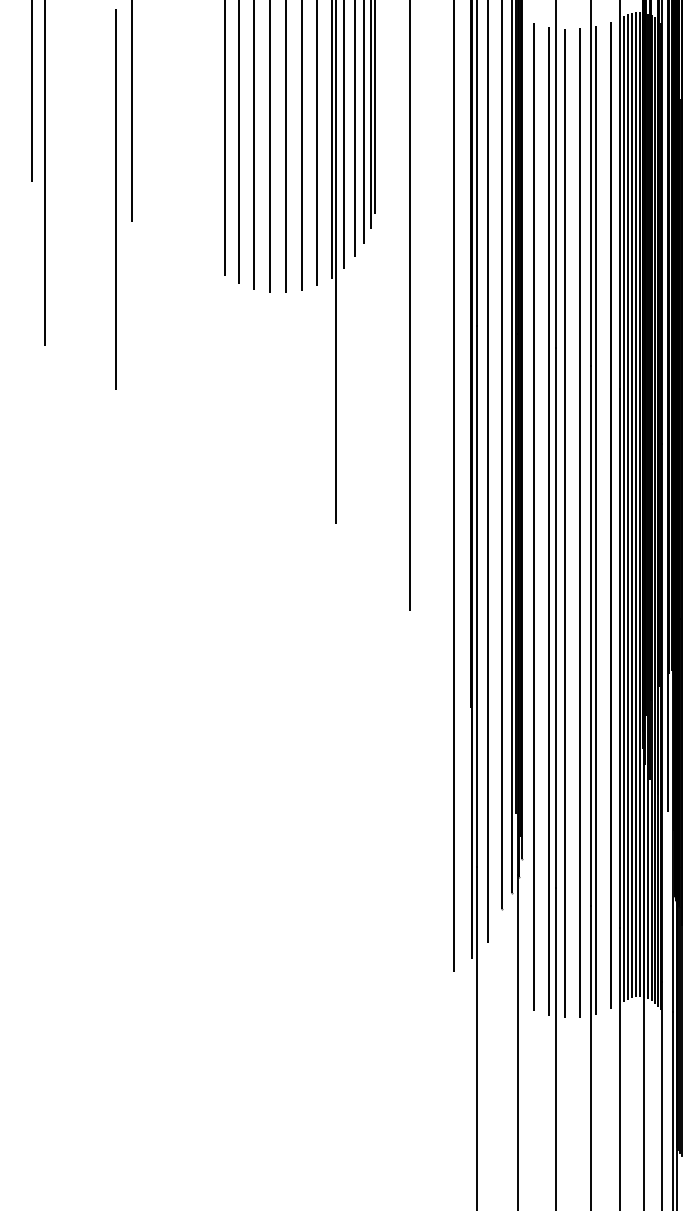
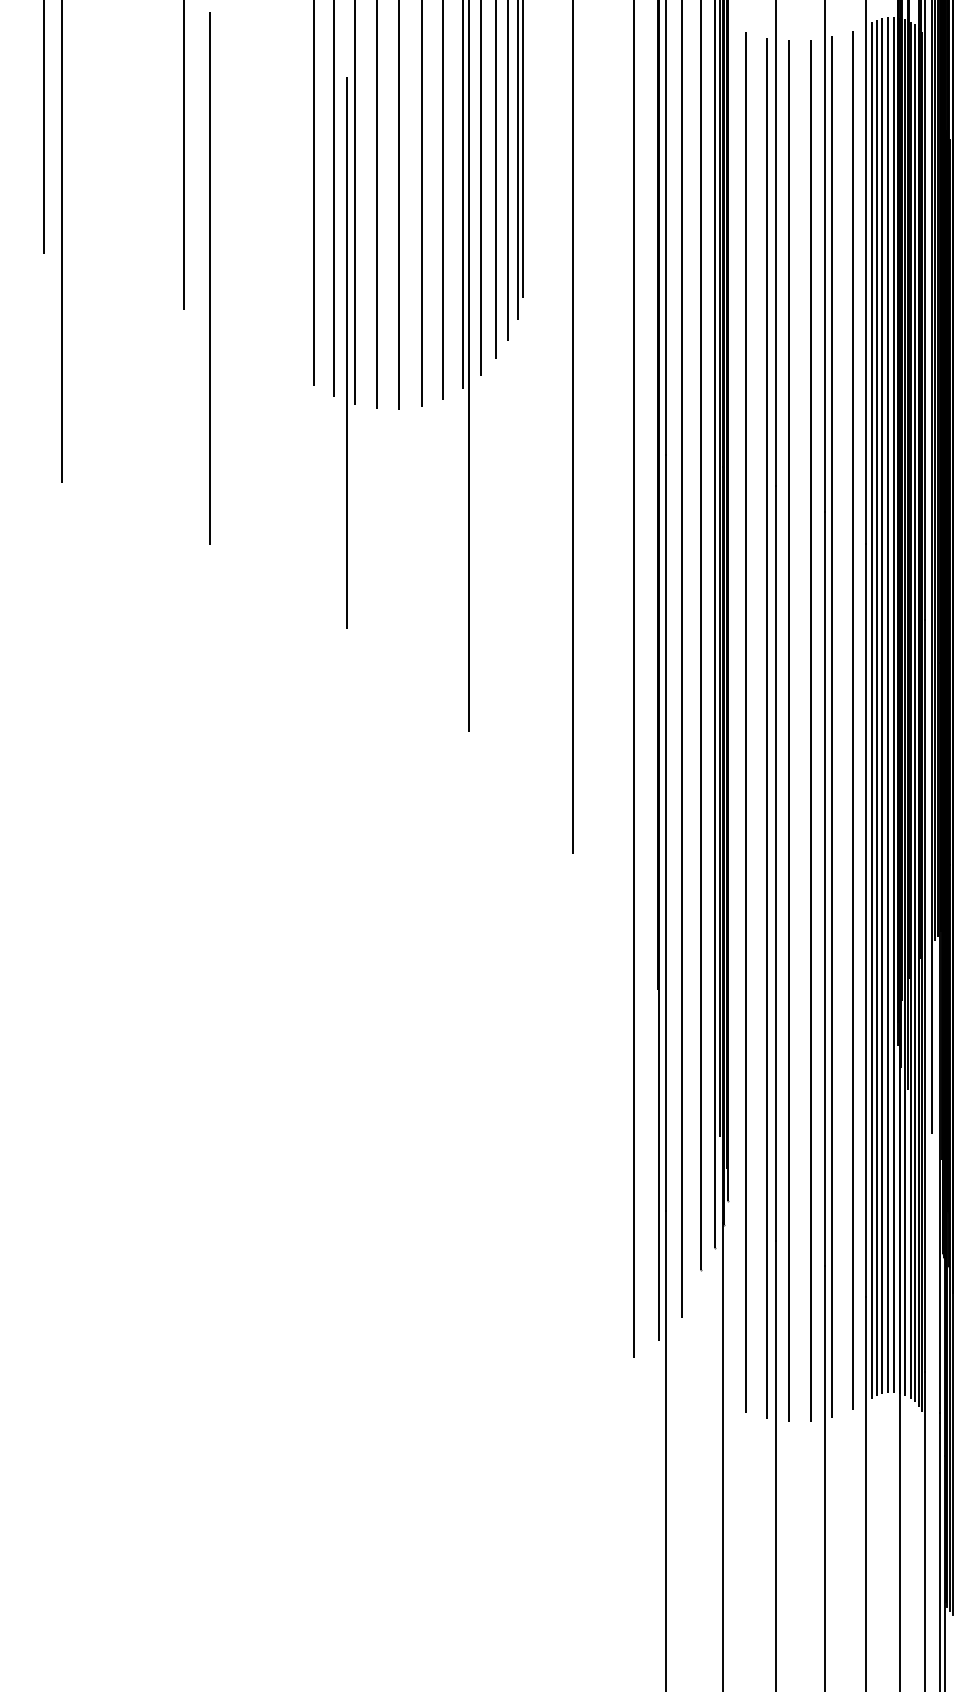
line: (115, 199) -> (209, 278), moved
line: (248, 252) -> (346, 352), added

